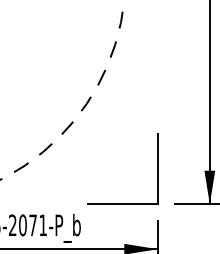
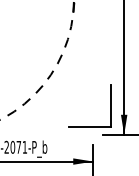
part: (156, 168) -> (110, 105), moved

